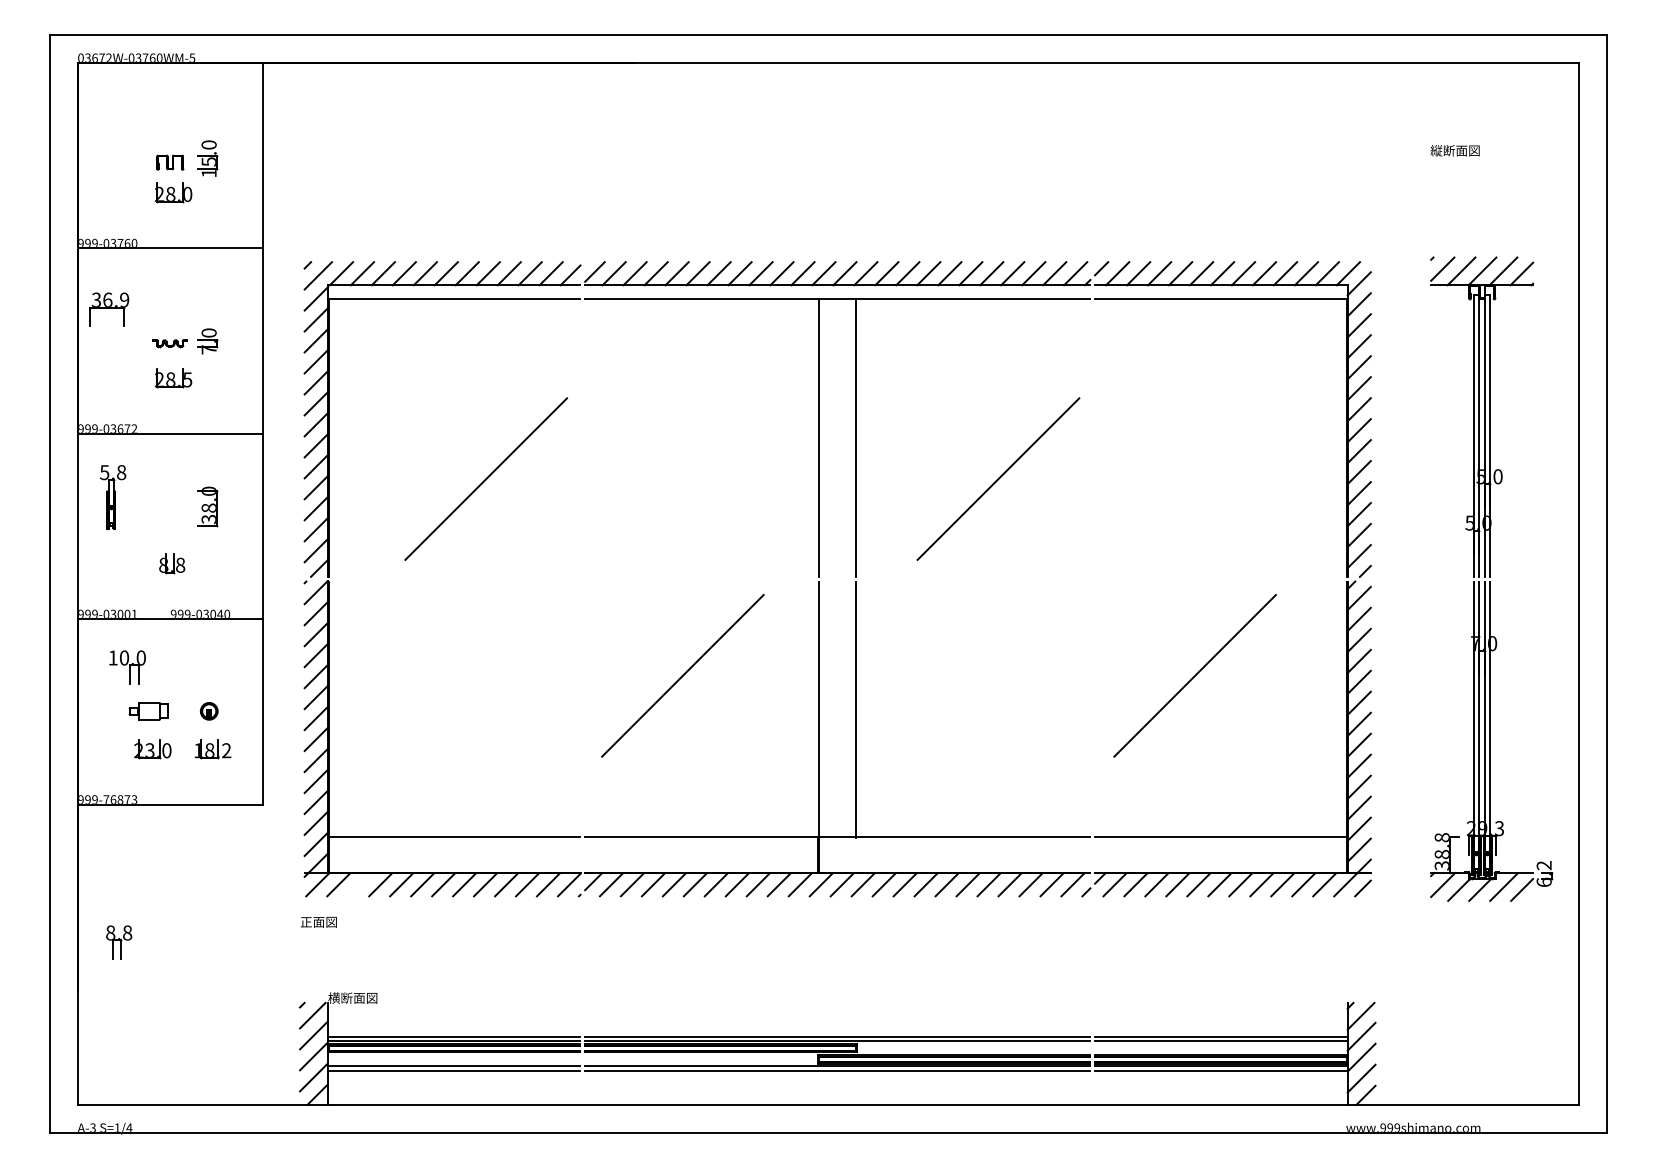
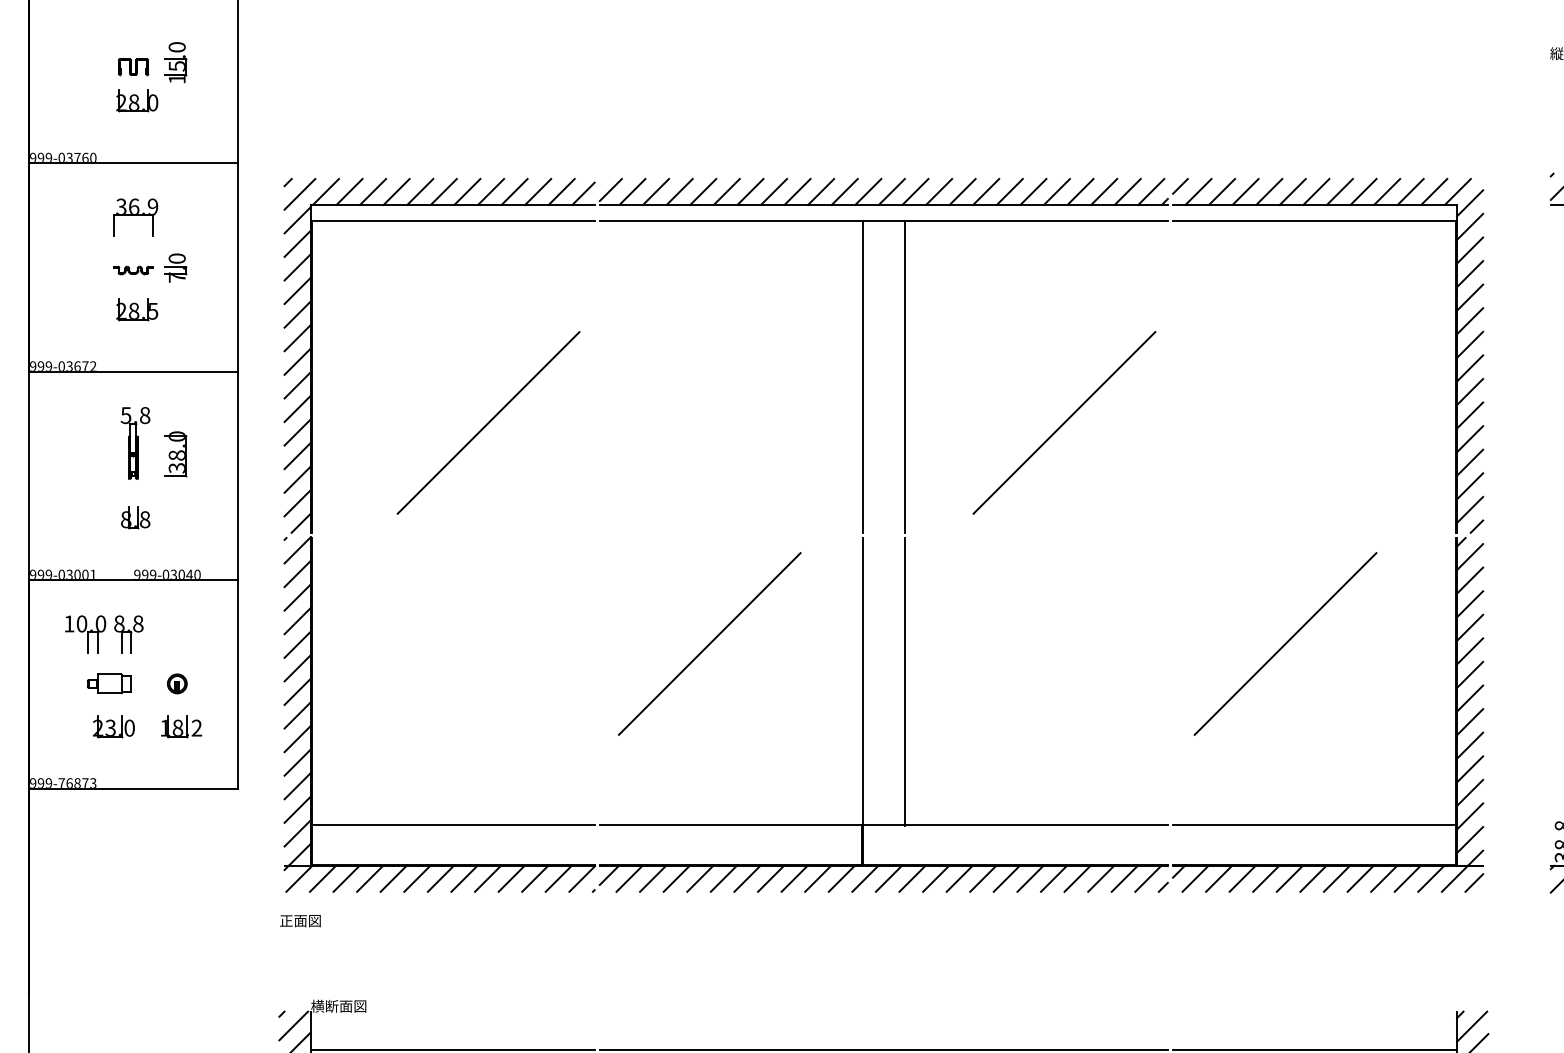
part: (109, 309) -> (136, 217), moved
part: (113, 497) -> (136, 443), moved
line: (359, 884) -> (346, 878), added
part: (119, 942) -> (129, 634), moved

